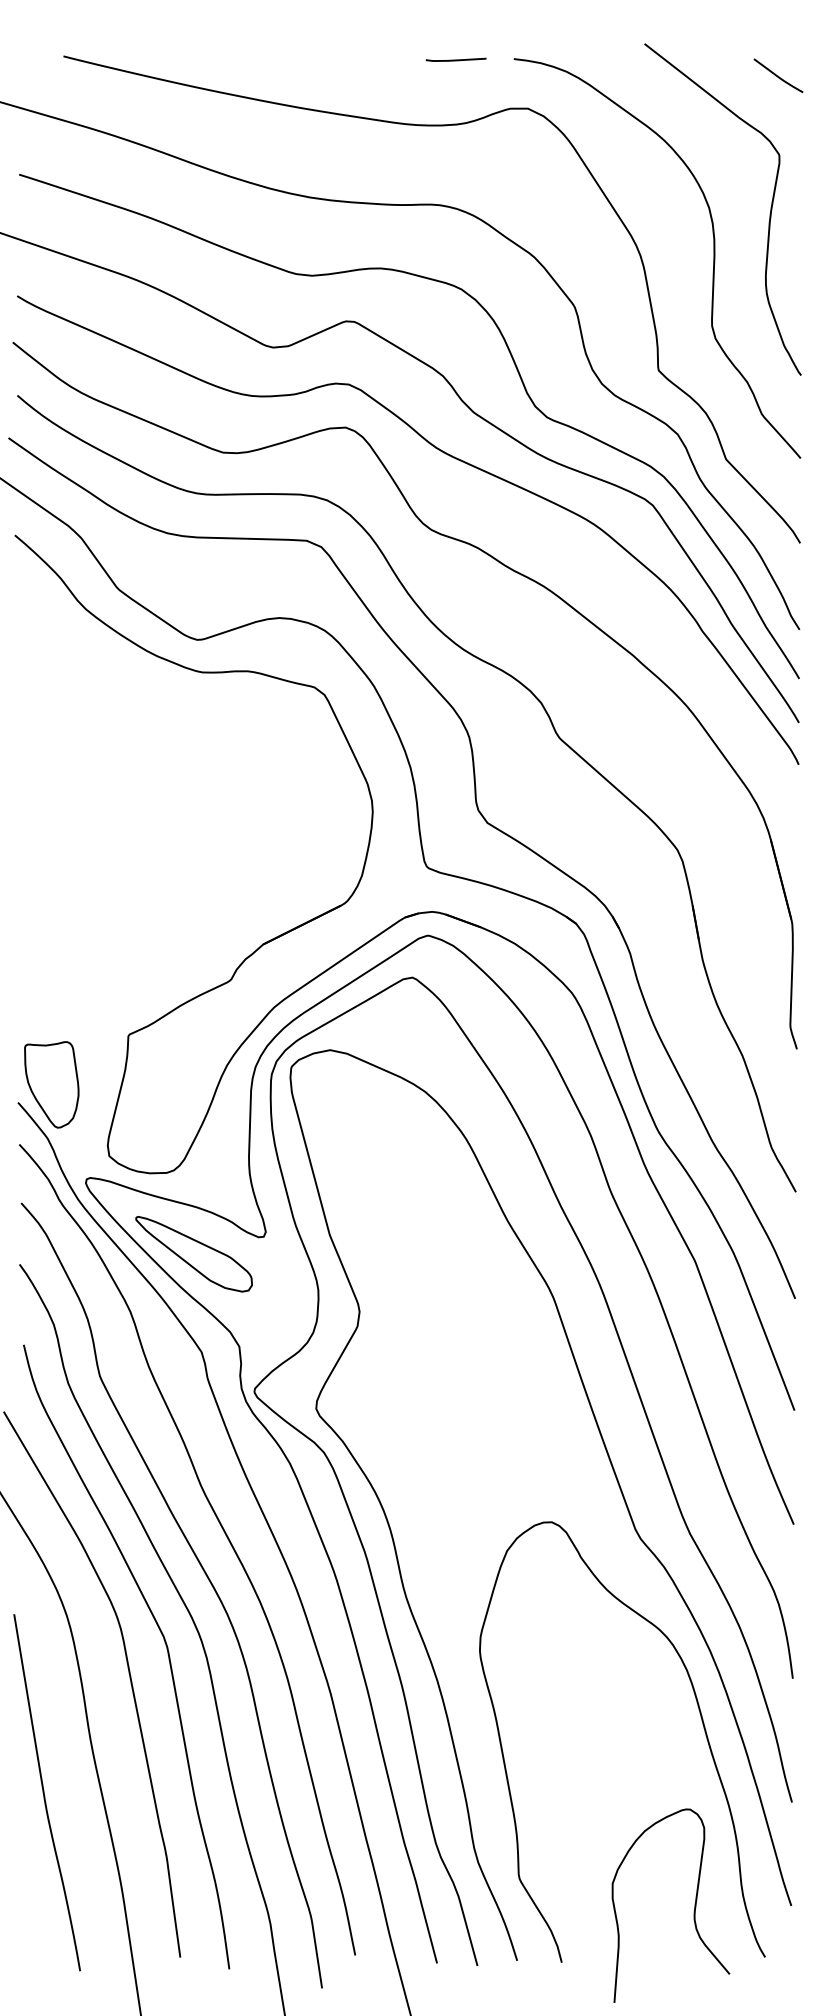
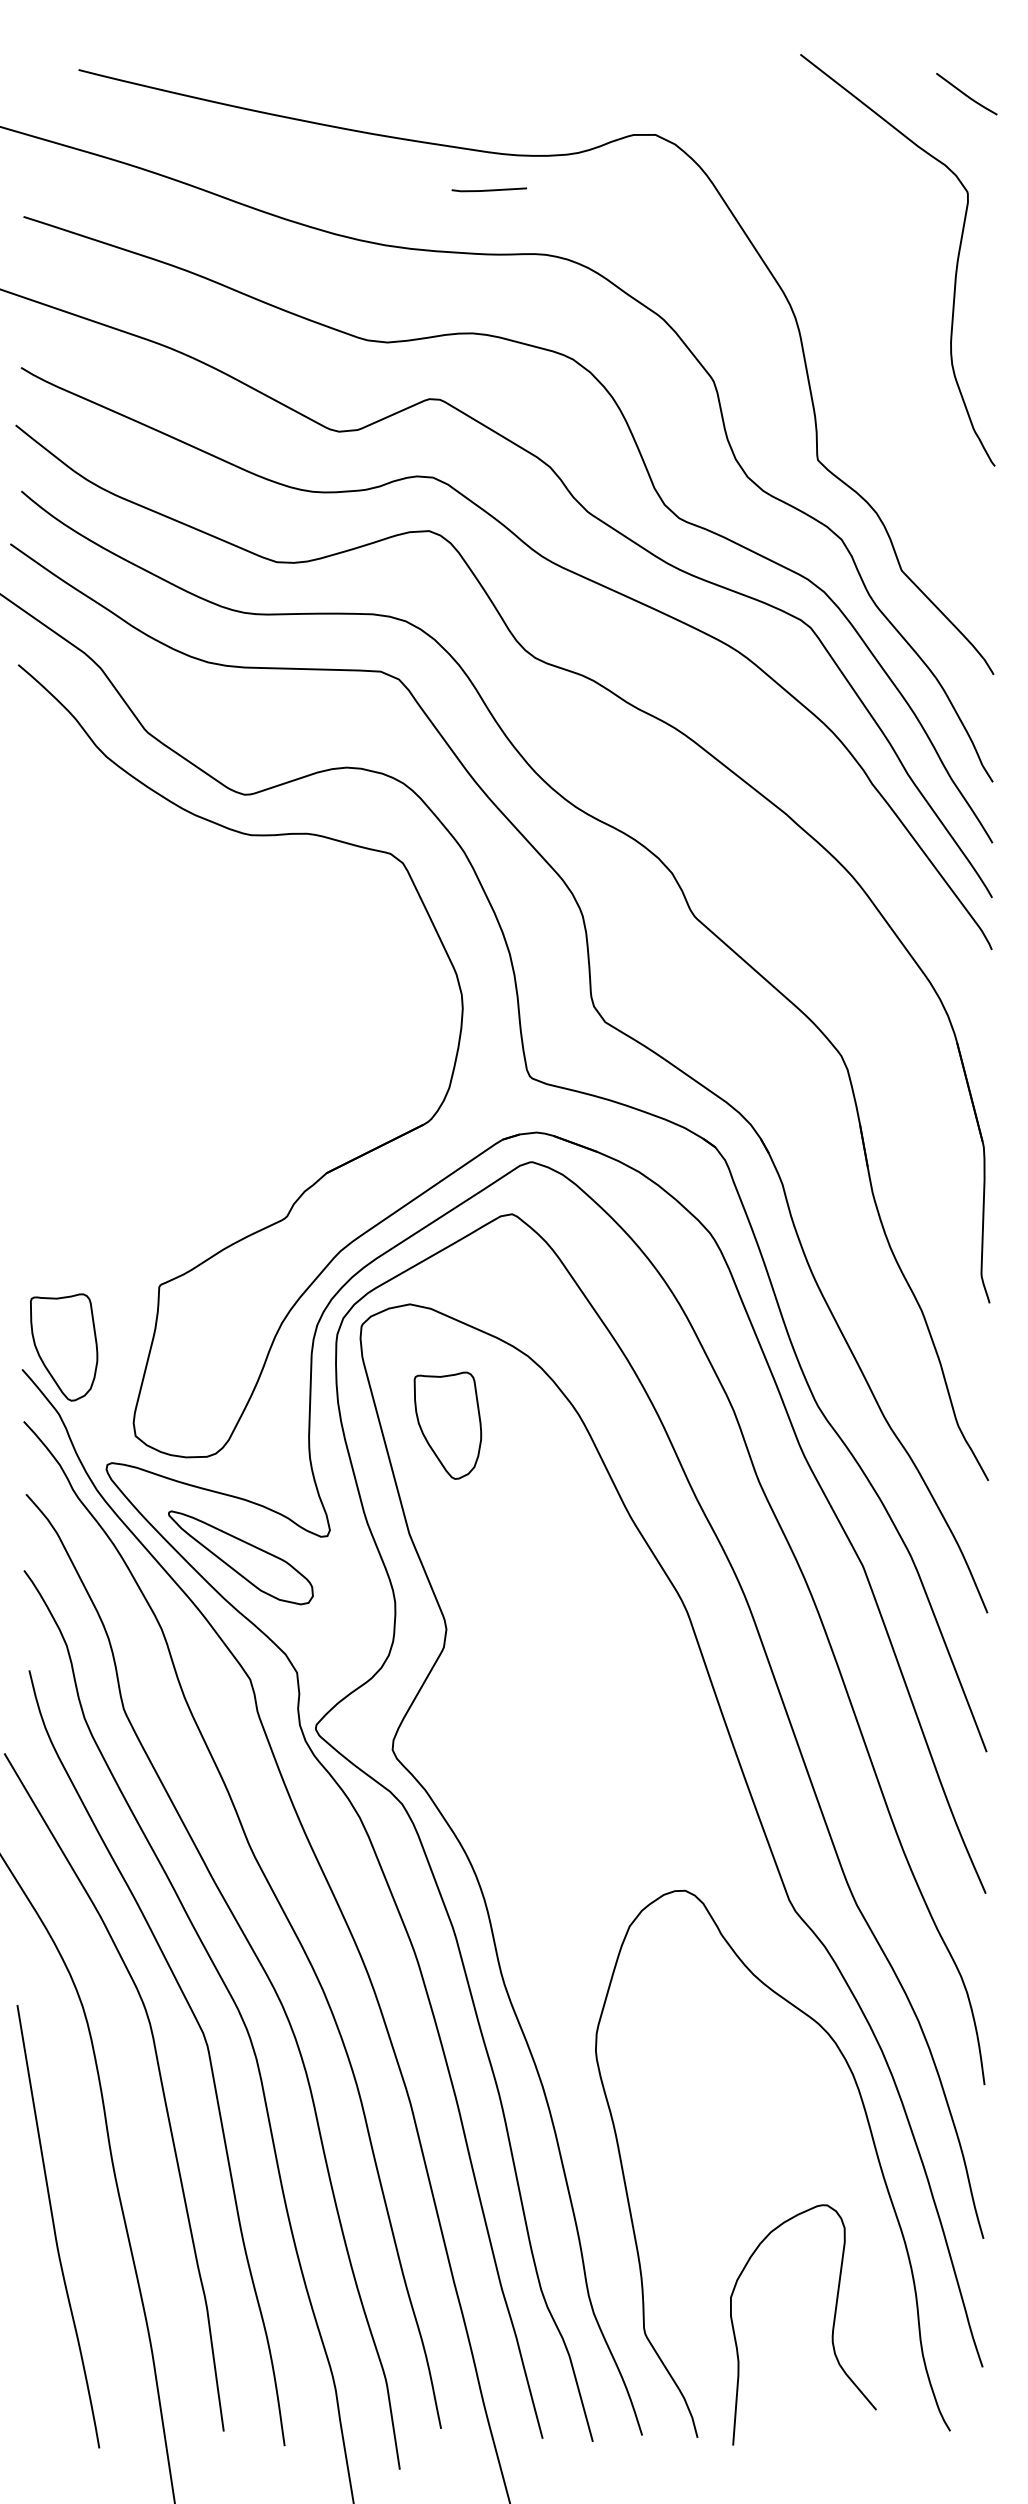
line: (455, 59) -> (488, 189), moved
curve: (713, 258) -> (886, 321), removed
part: (360, 1147) -> (447, 1425), added
curve: (693, 1911) -> (831, 2332), moved

